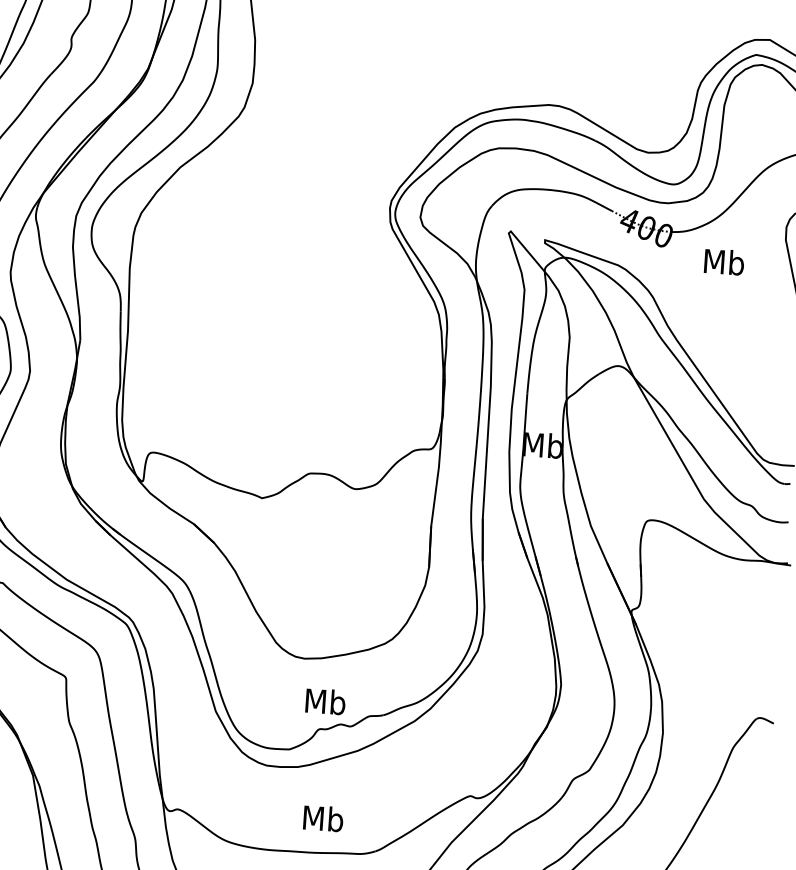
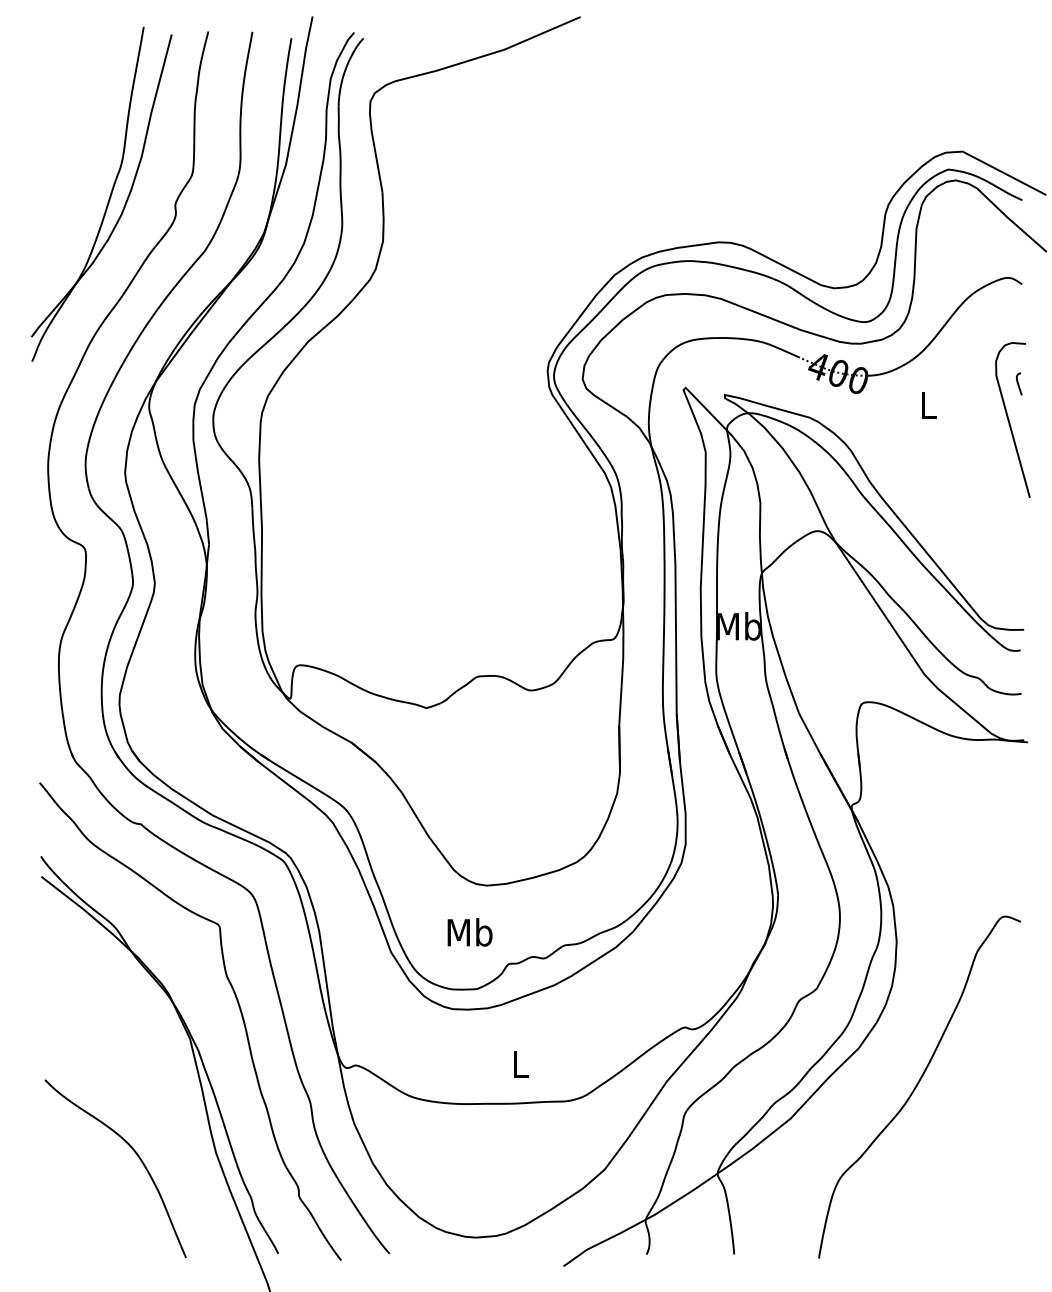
text: (724, 262) -> (928, 405), Mb -> L
text: (325, 701) -> (469, 932), moved
text: (323, 818) -> (520, 1064), Mb -> L

